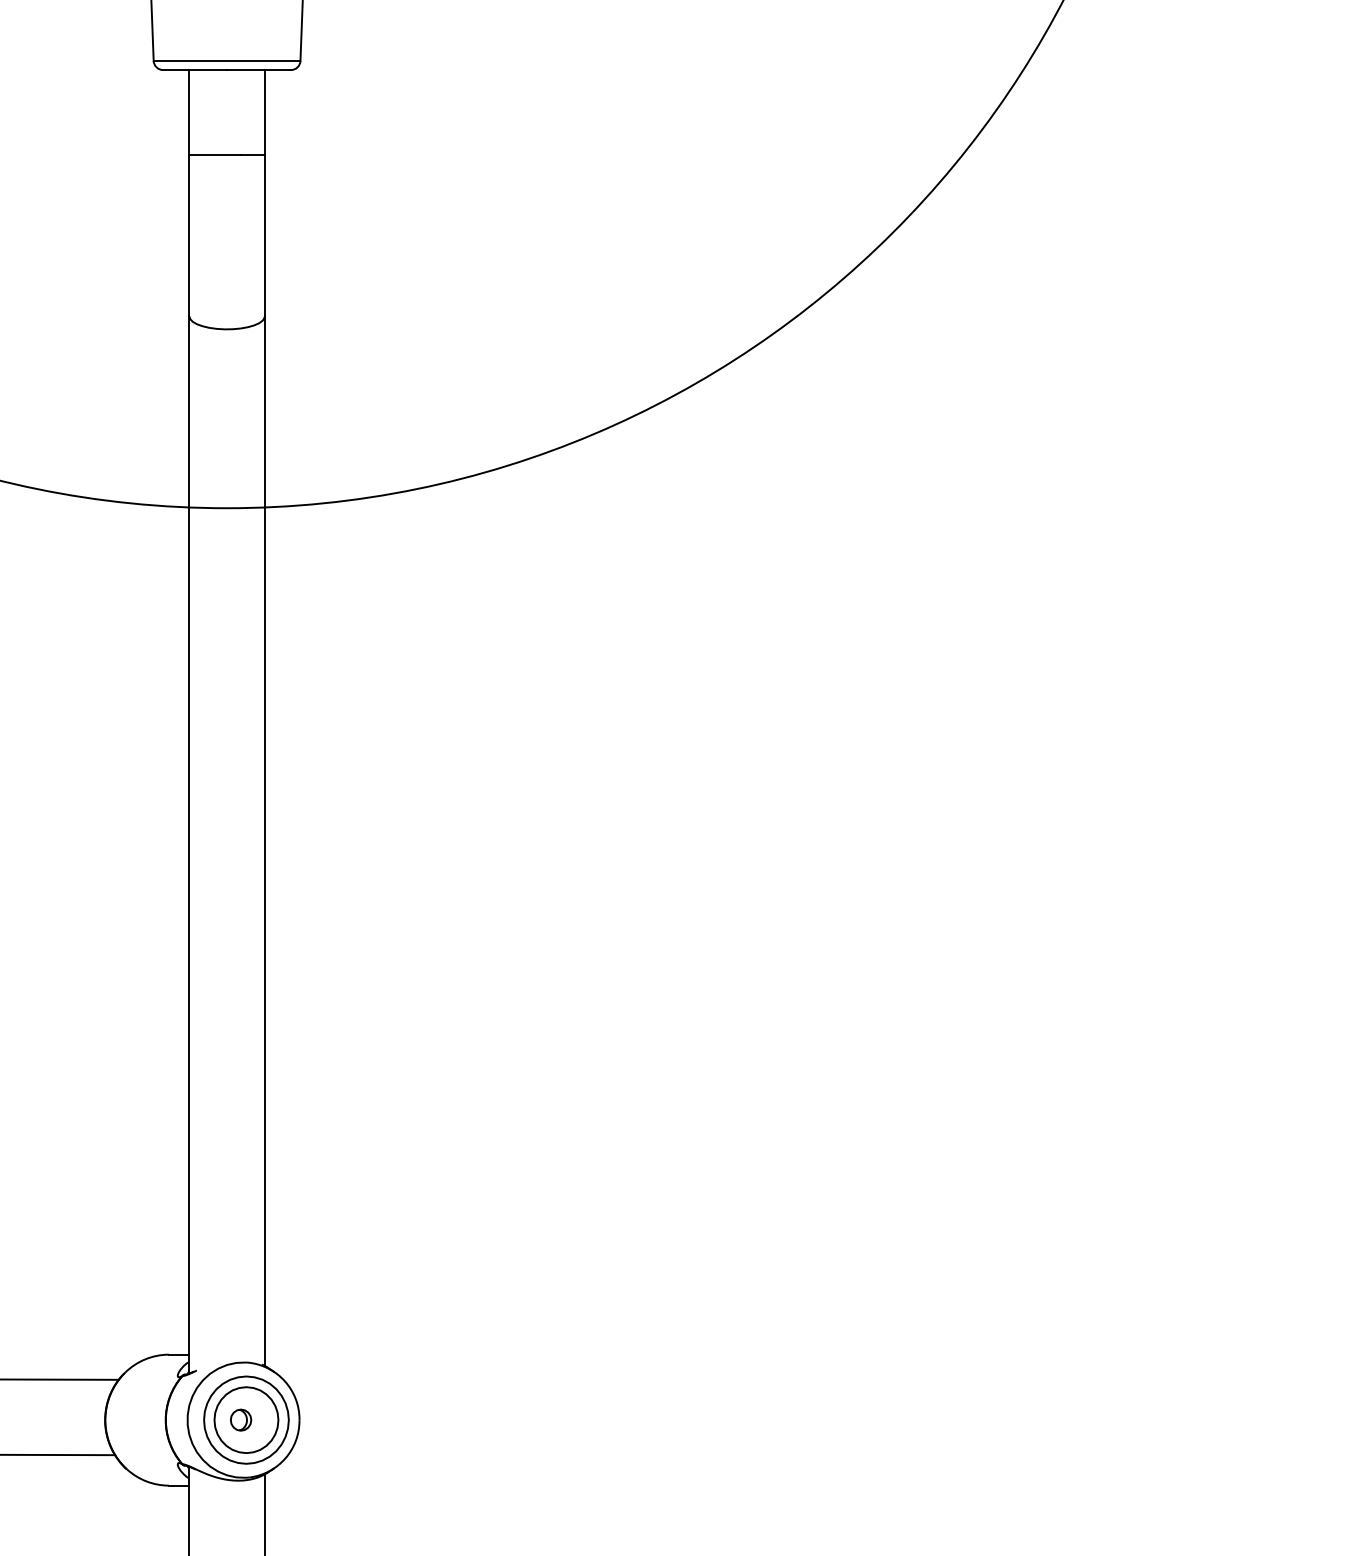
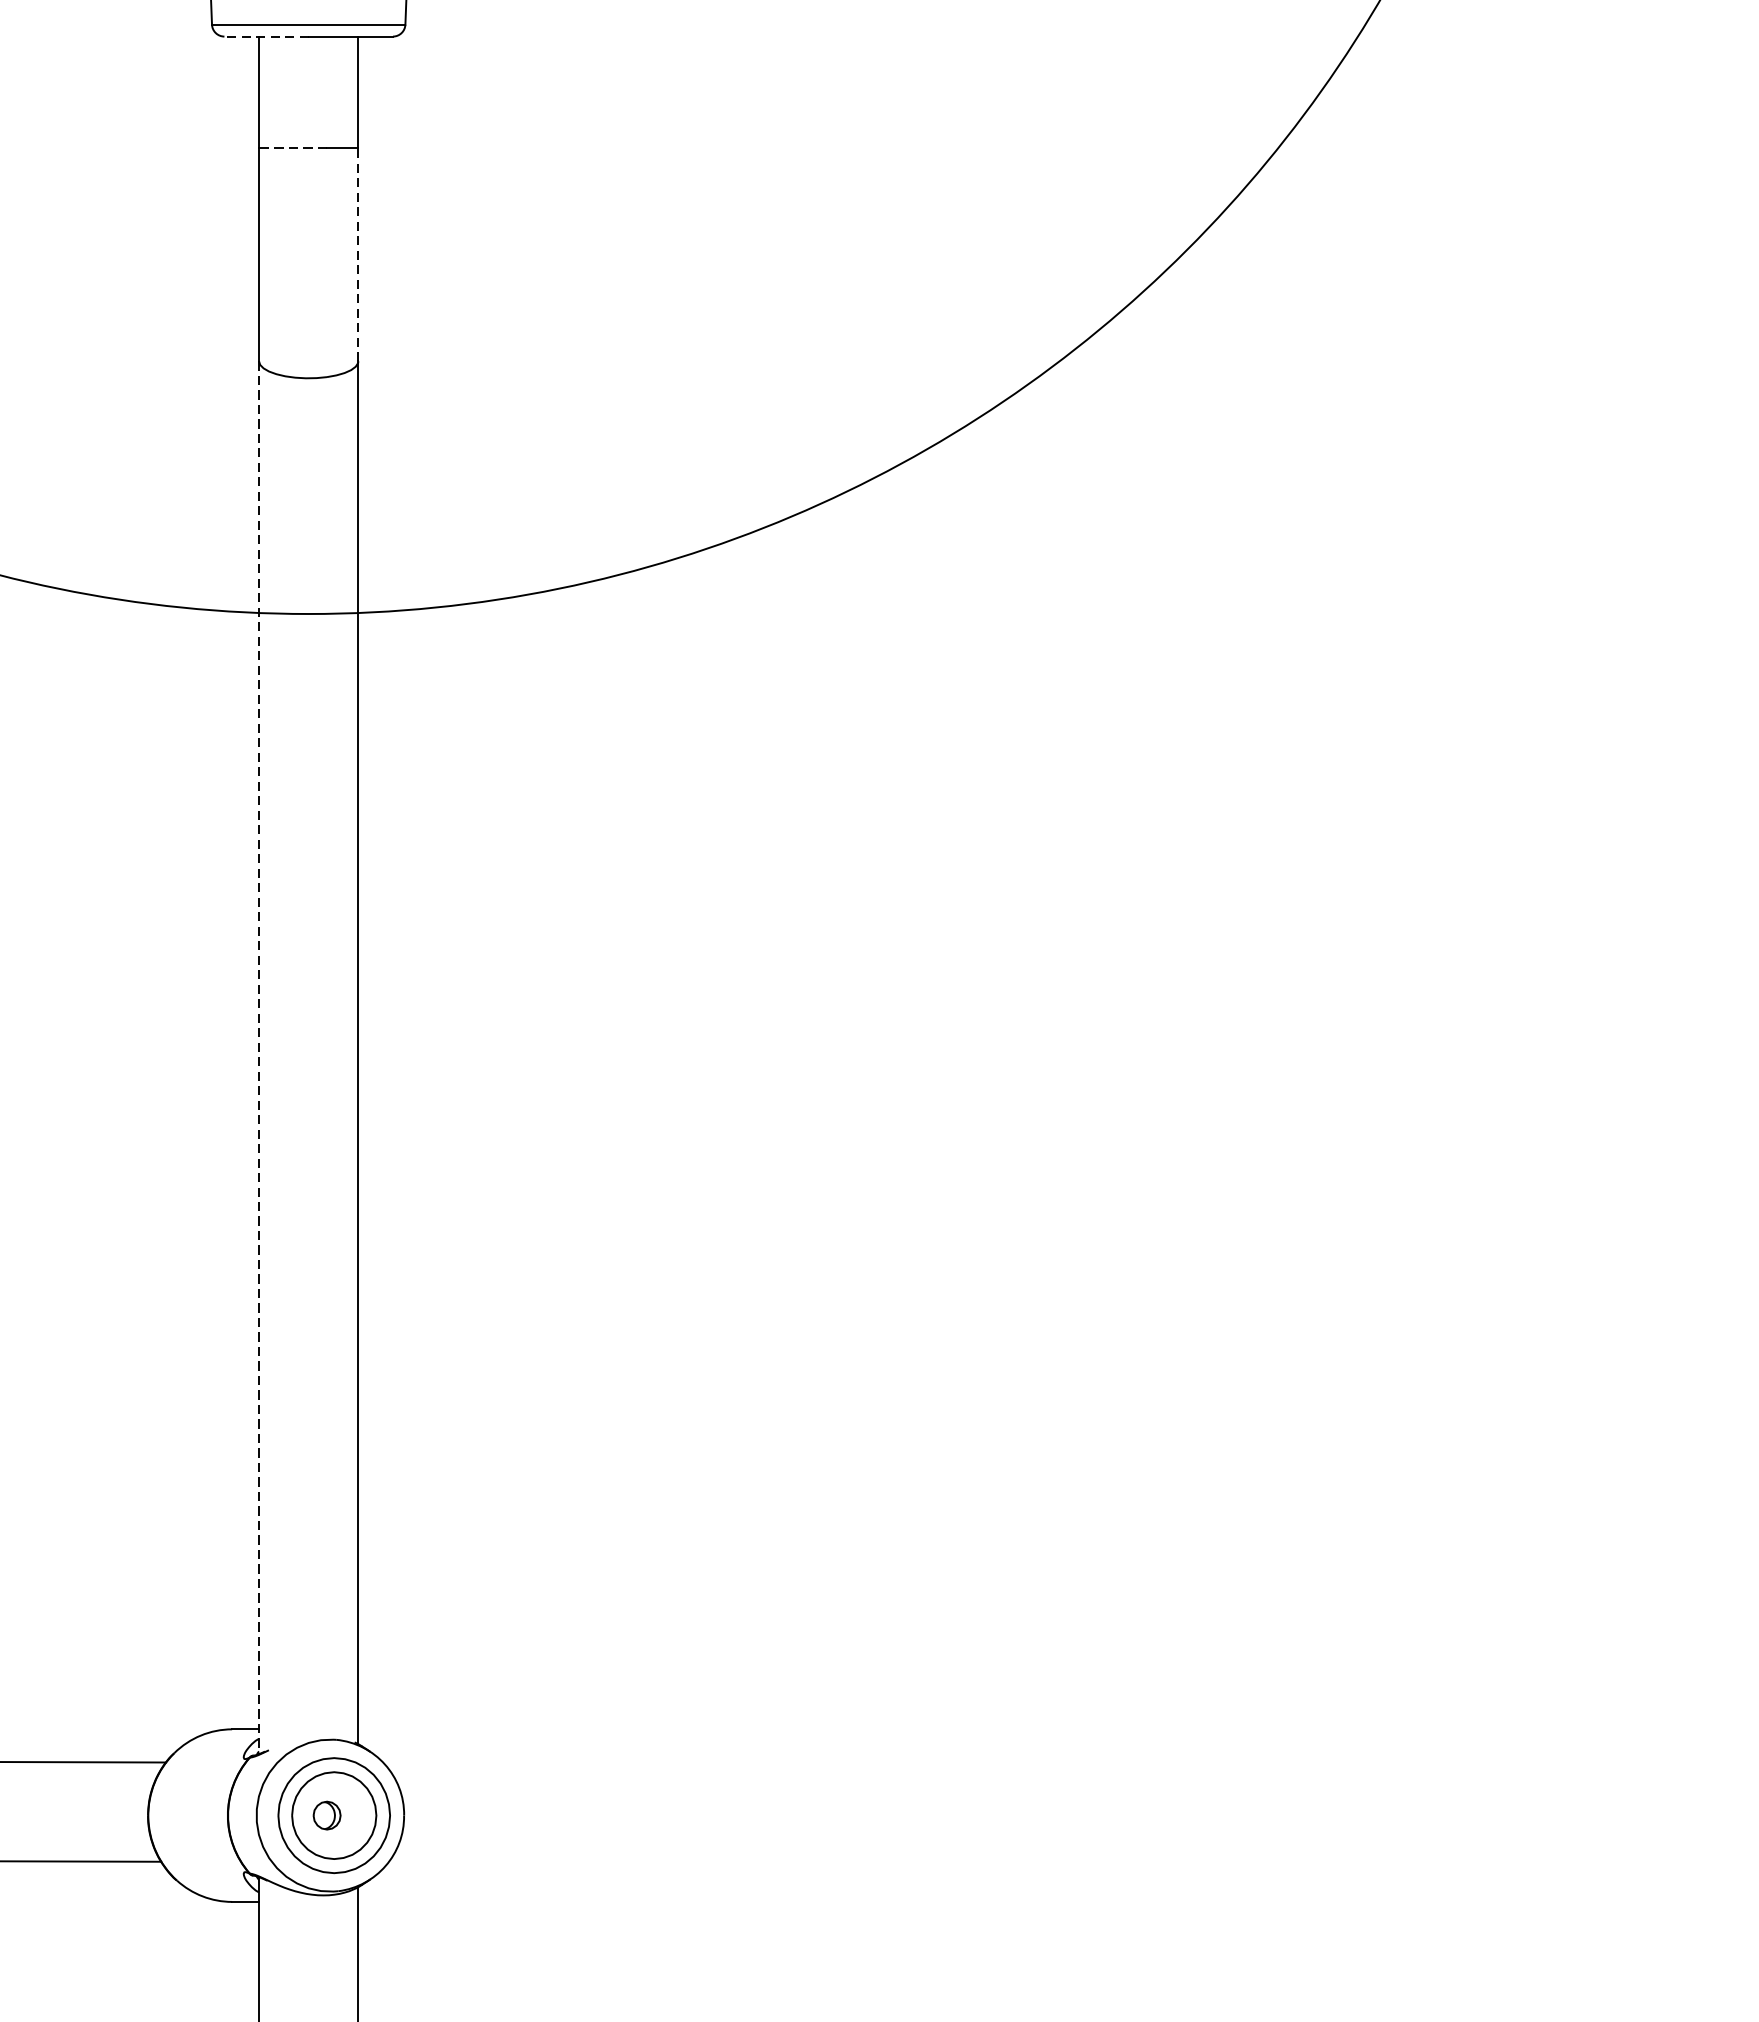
line: (195, 70) -> (267, 37), solid -> dashed
line: (215, 154) -> (293, 147), solid -> dashed
line: (264, 235) -> (358, 254), solid -> dashed
line: (189, 845) -> (259, 1058), solid -> dashed

